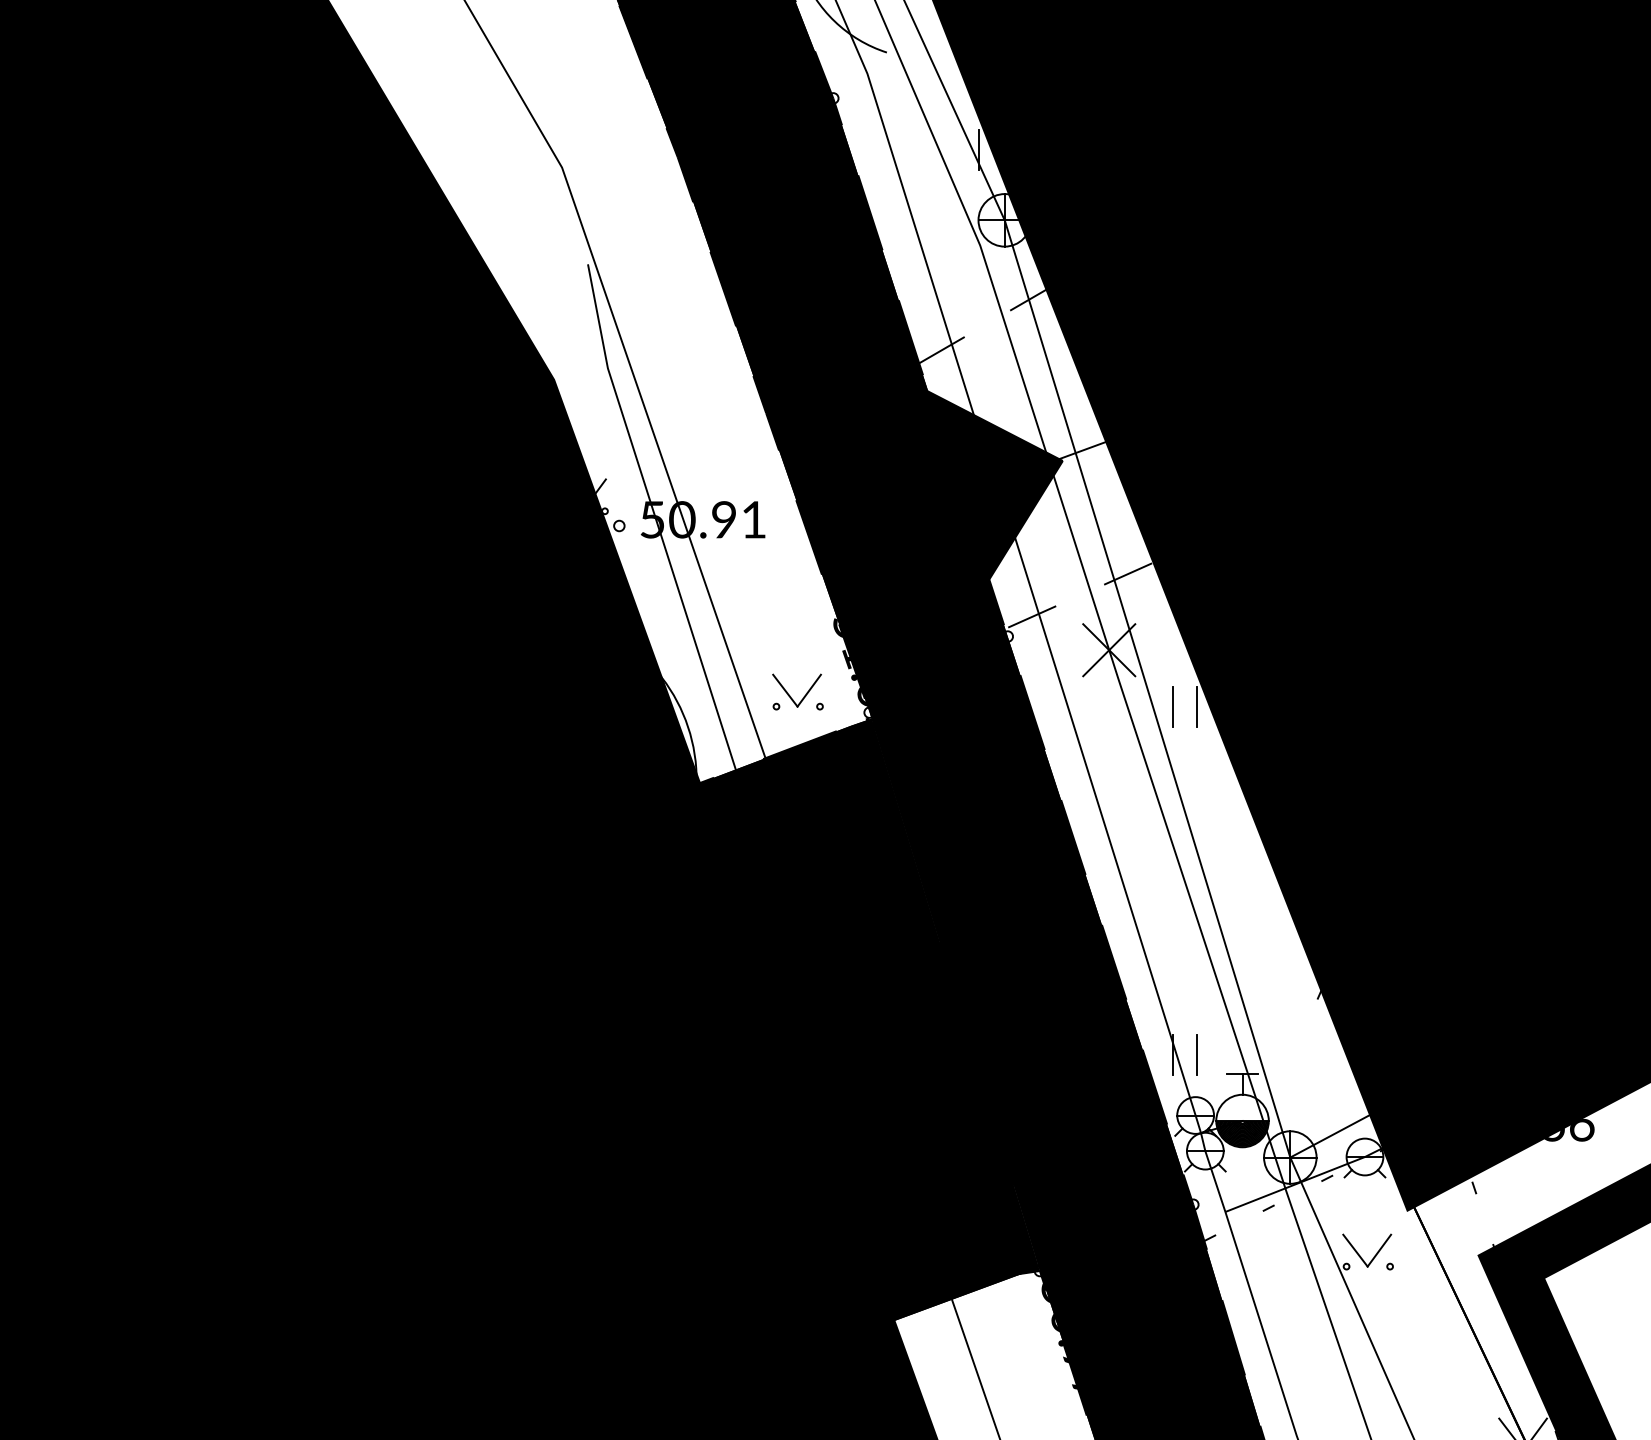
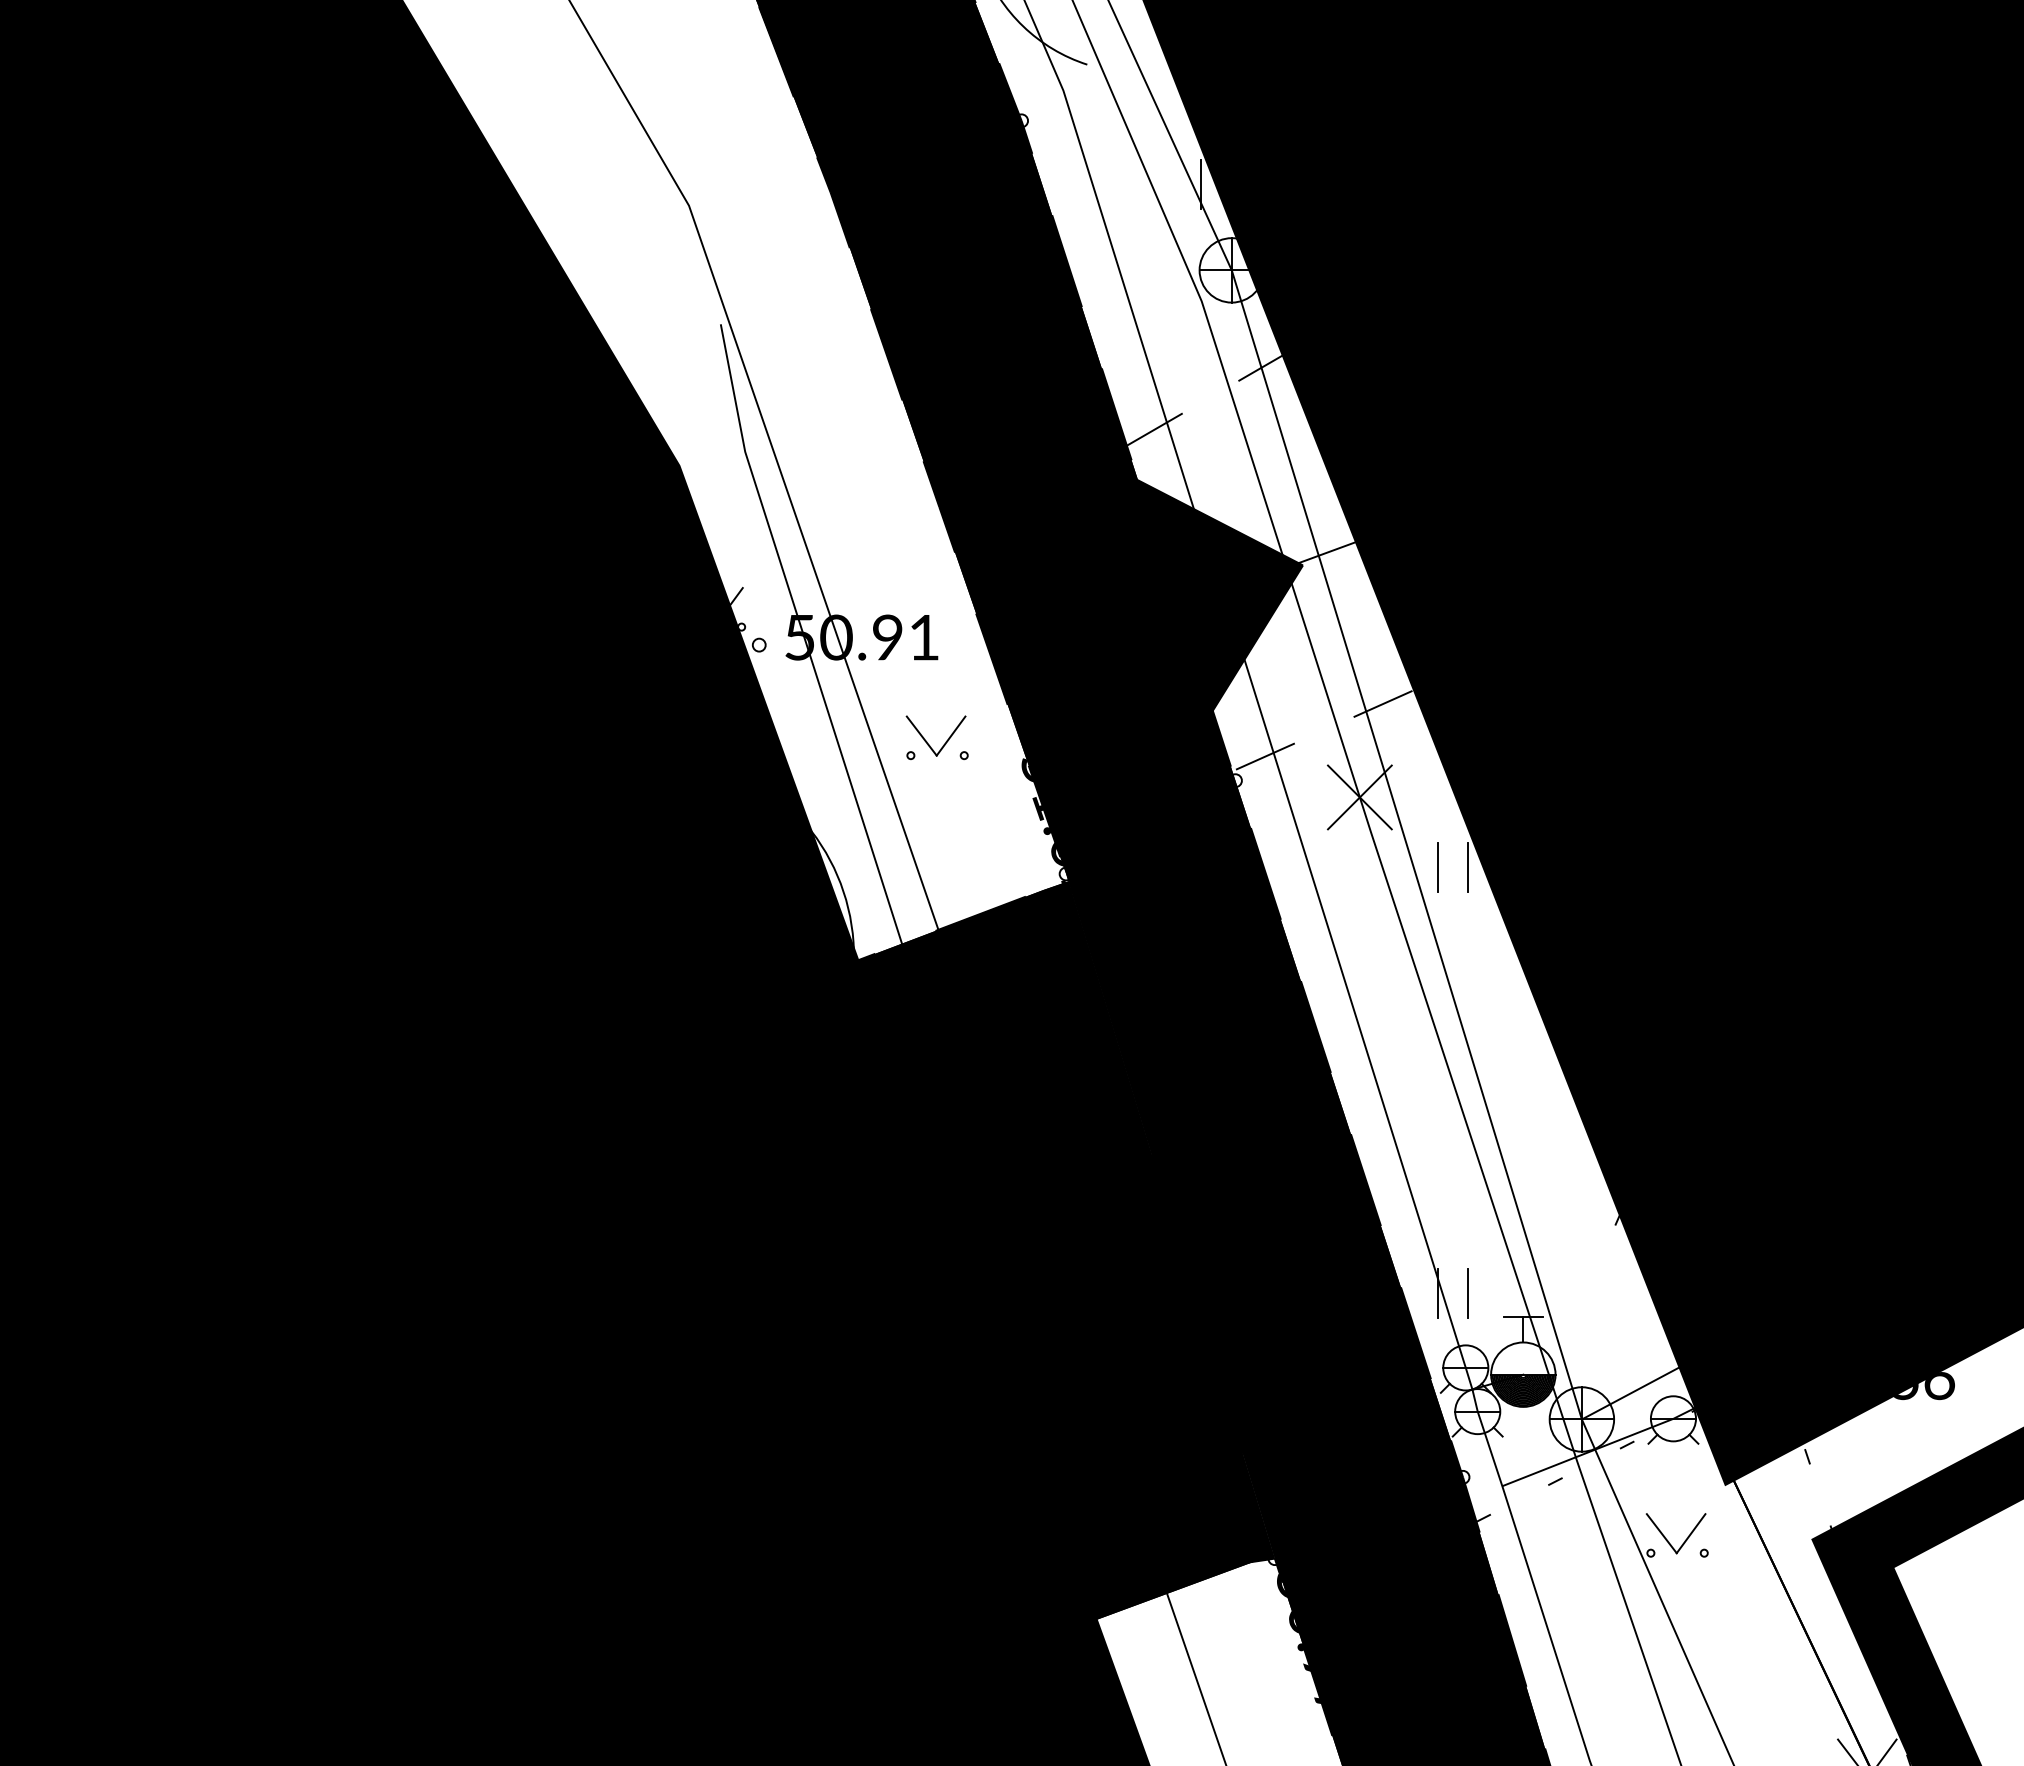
part: (790, 695) -> (927, 741), moved

